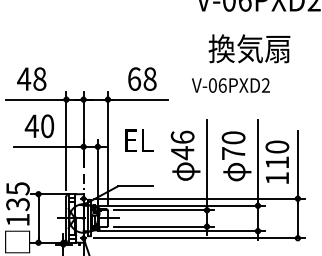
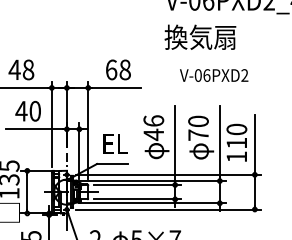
text: (249, 47) -> (200, 36), moved
text: (231, 85) -> (214, 75), moved
text: (138, 140) -> (115, 143), moved

